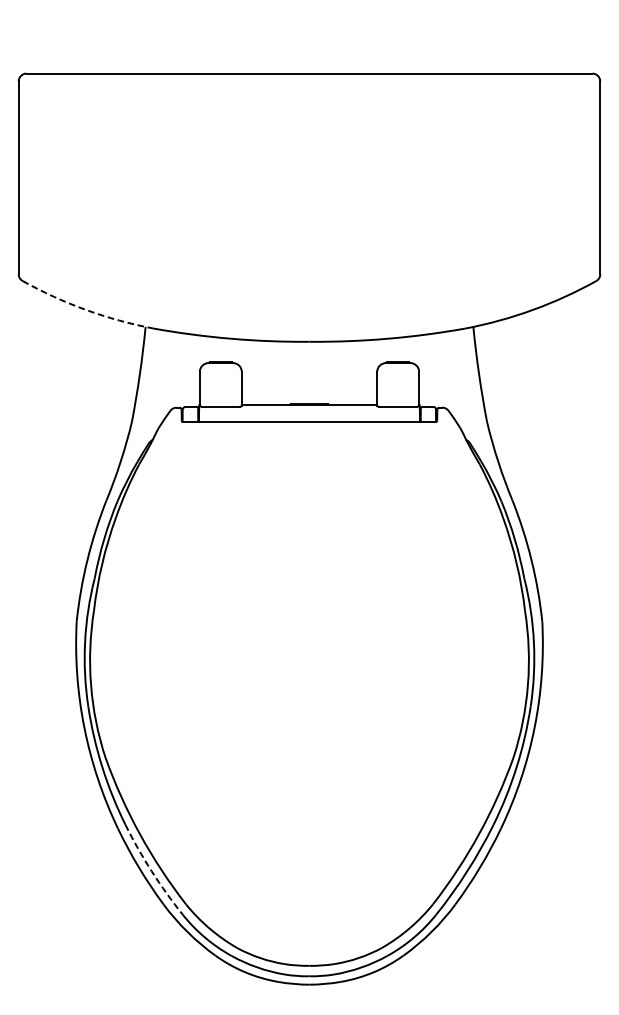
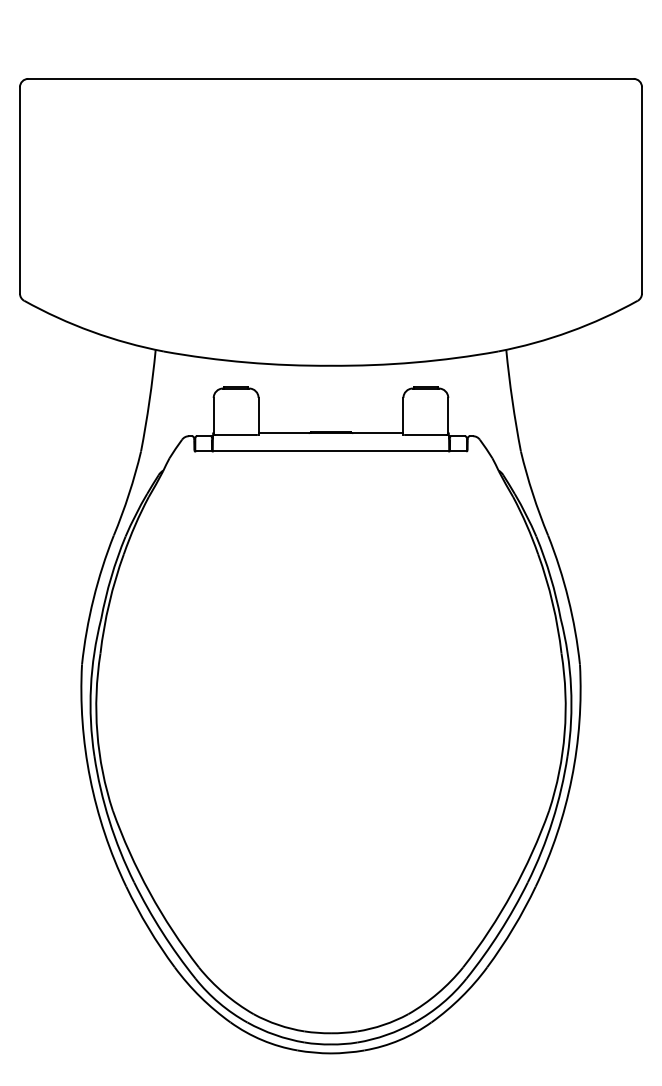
arc: (86, 309) -> (92, 331), dashed -> solid
arc: (151, 871) -> (162, 932), dashed -> solid

